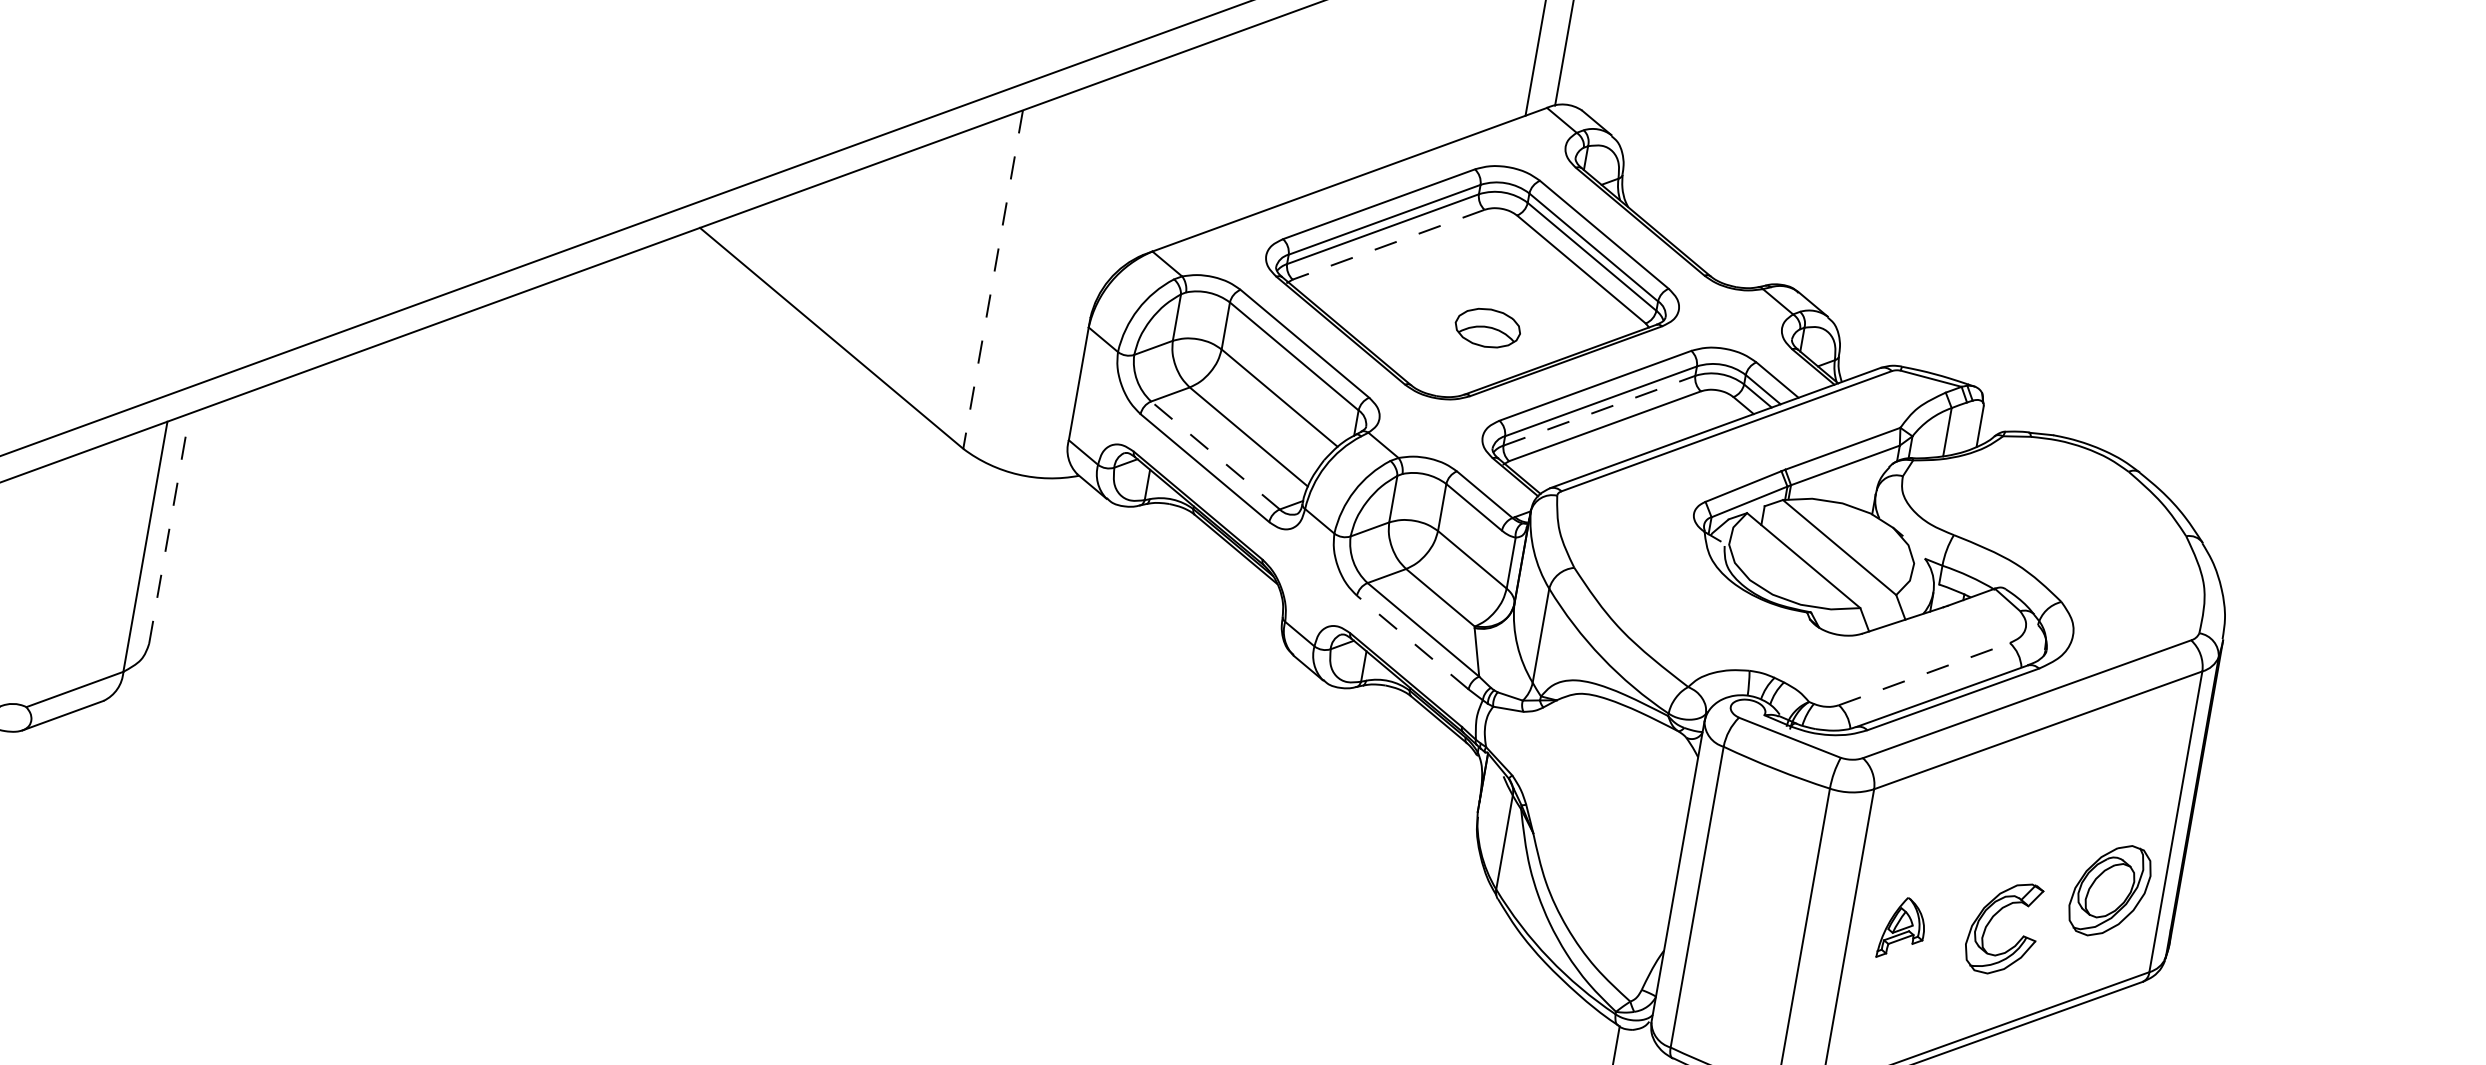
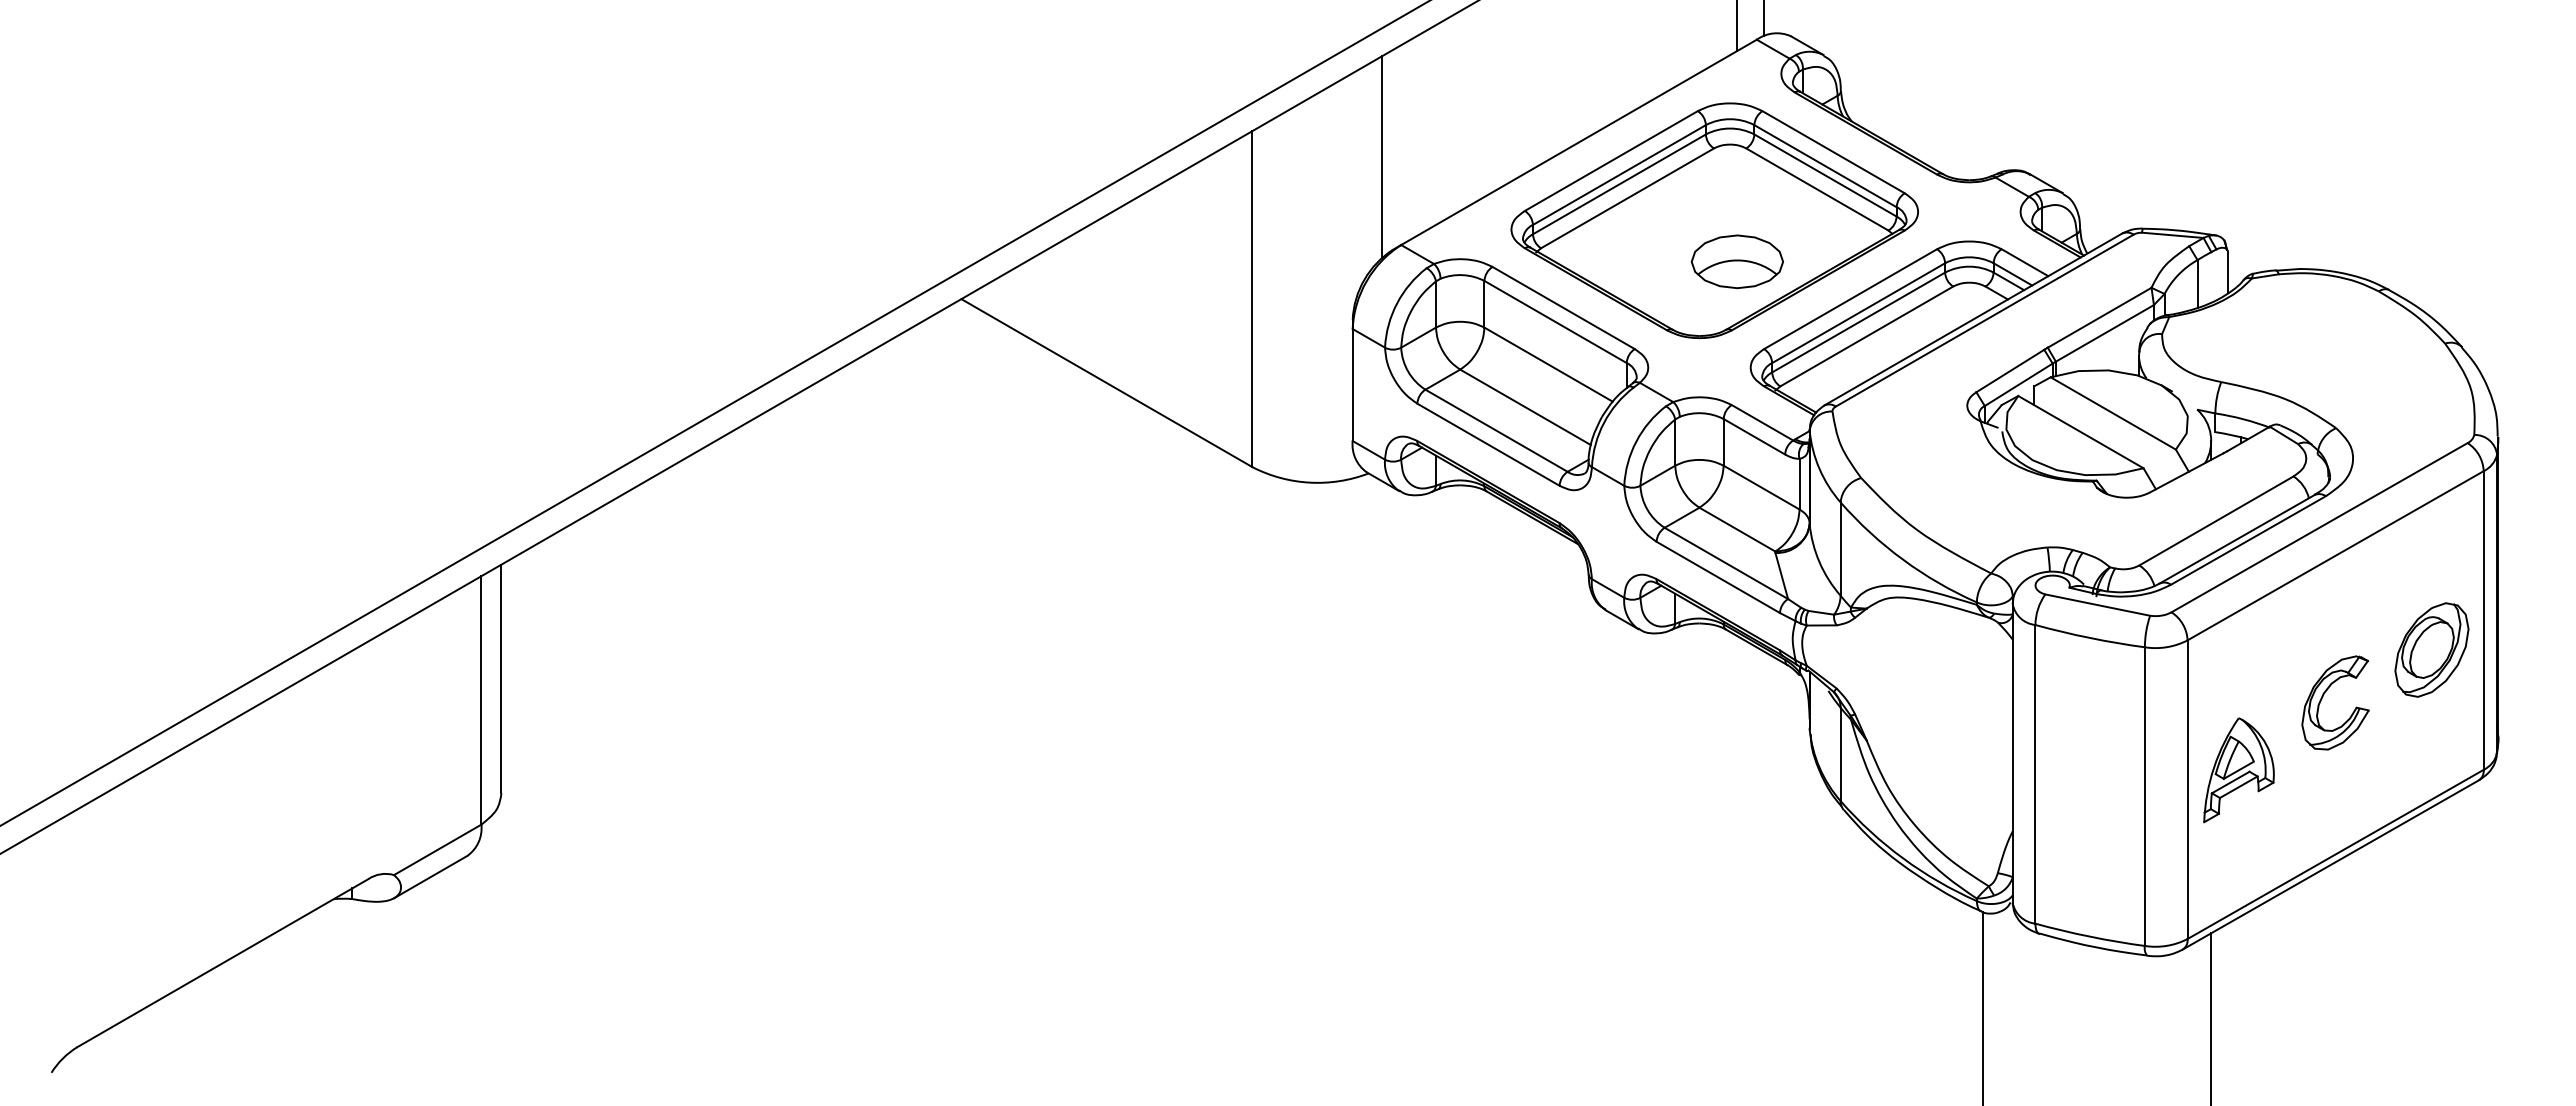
line: (1148, 159) -> (1381, 157), added
line: (1388, 244) -> (1627, 198), dashed -> solid
line: (993, 279) -> (1252, 299), dashed -> solid
part: (1487, 327) -> (1736, 261), size x1.43
line: (1599, 410) -> (1858, 322), dashed -> solid
line: (1215, 455) -> (1496, 430), dashed -> solid
line: (169, 528) -> (501, 678), dashed -> solid
line: (1411, 642) -> (1717, 577), dashed -> solid
line: (1924, 673) -> (2216, 520), dashed -> solid
part: (2109, 890) -> (2431, 649), moved
part: (1992, 920) -> (2323, 697), moved
part: (1902, 929) -> (2238, 770), size x1.67

